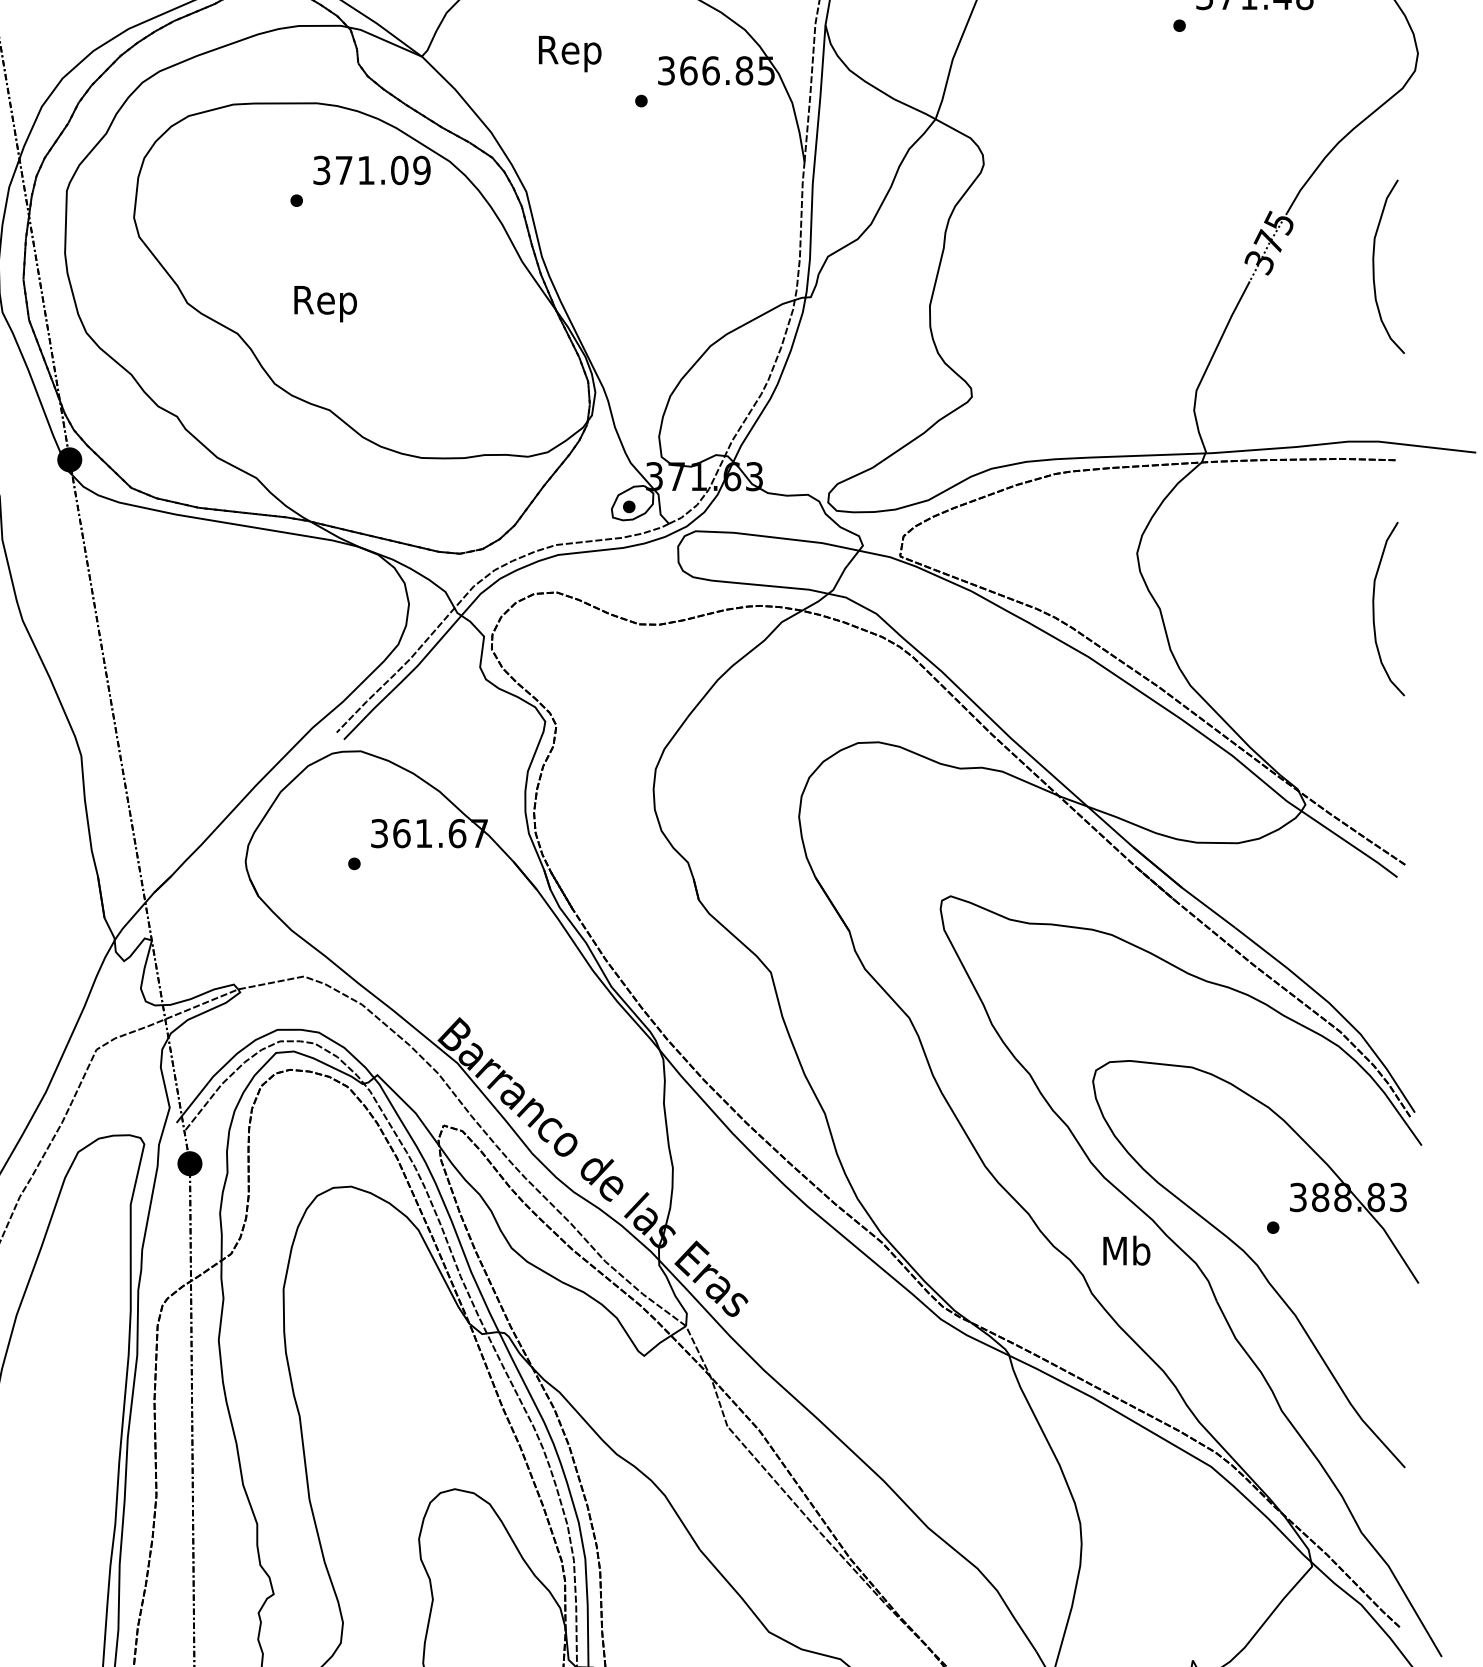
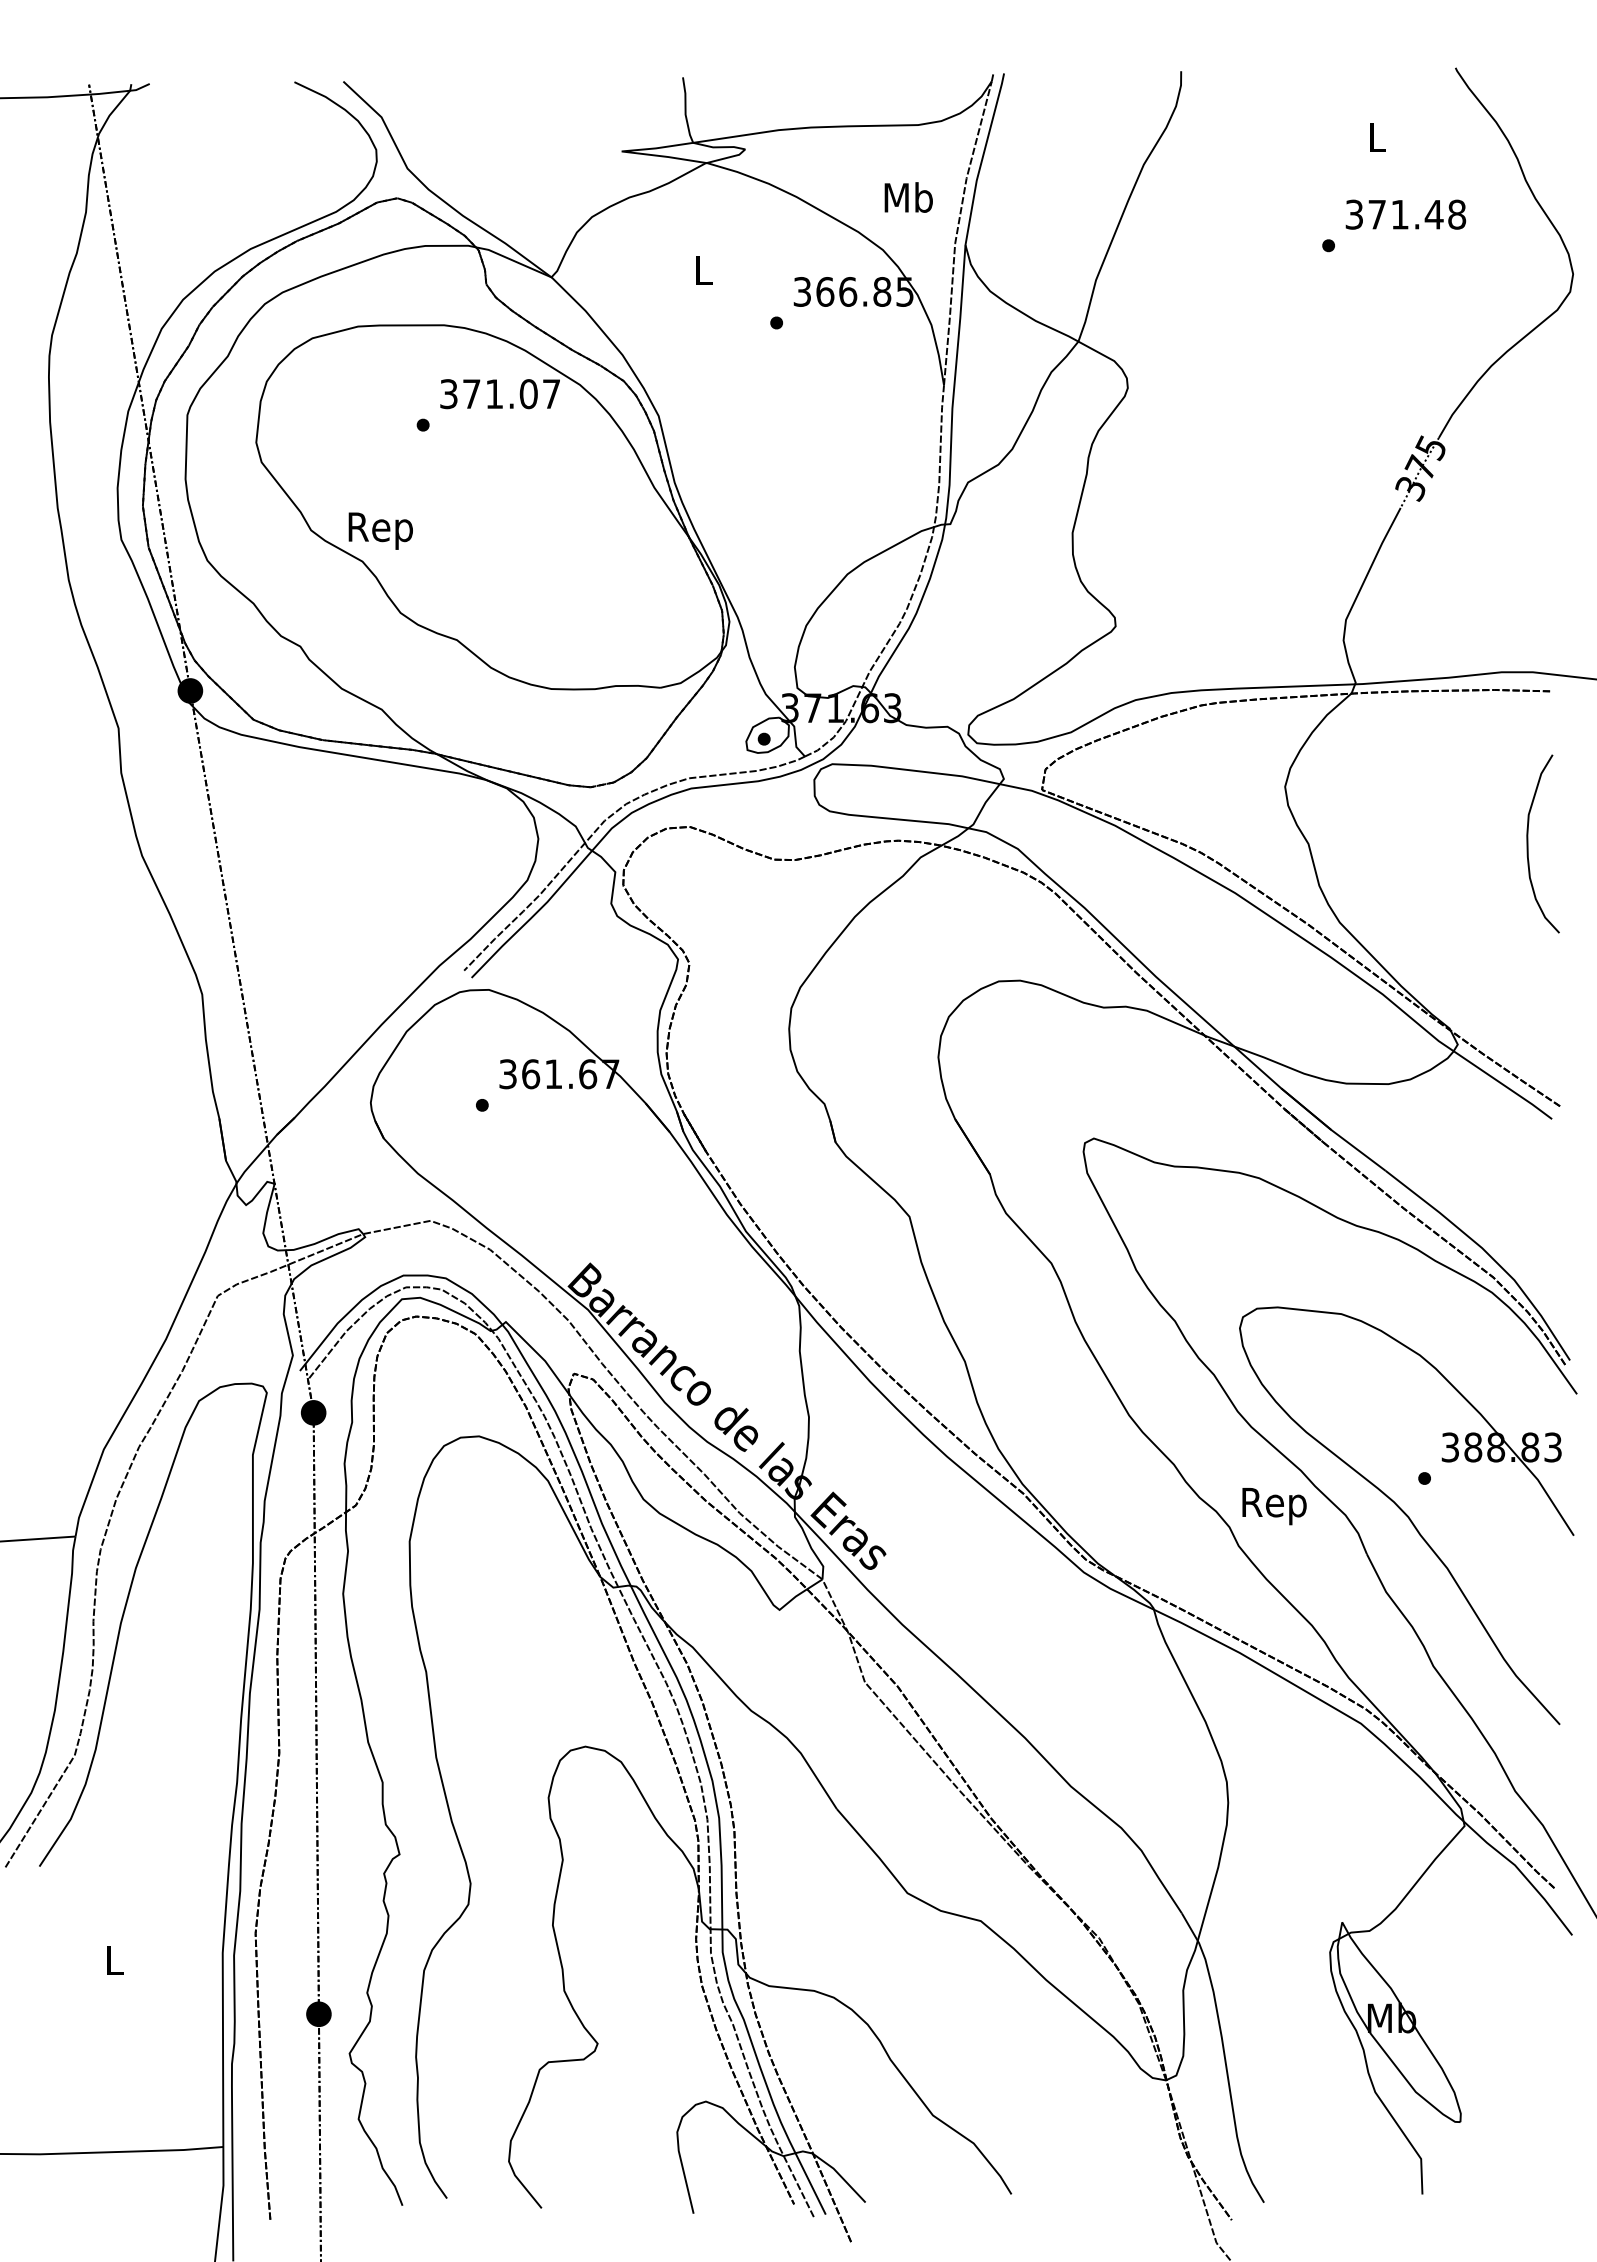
text: (570, 53) -> (703, 274), Rep -> L
text: (421, 170) -> (551, 394), 371.09 -> 371.07
curve: (1374, 266) -> (1528, 492), removed
text: (325, 303) -> (380, 530), moved
text: (1126, 1254) -> (1274, 1505), Mb -> Rep

